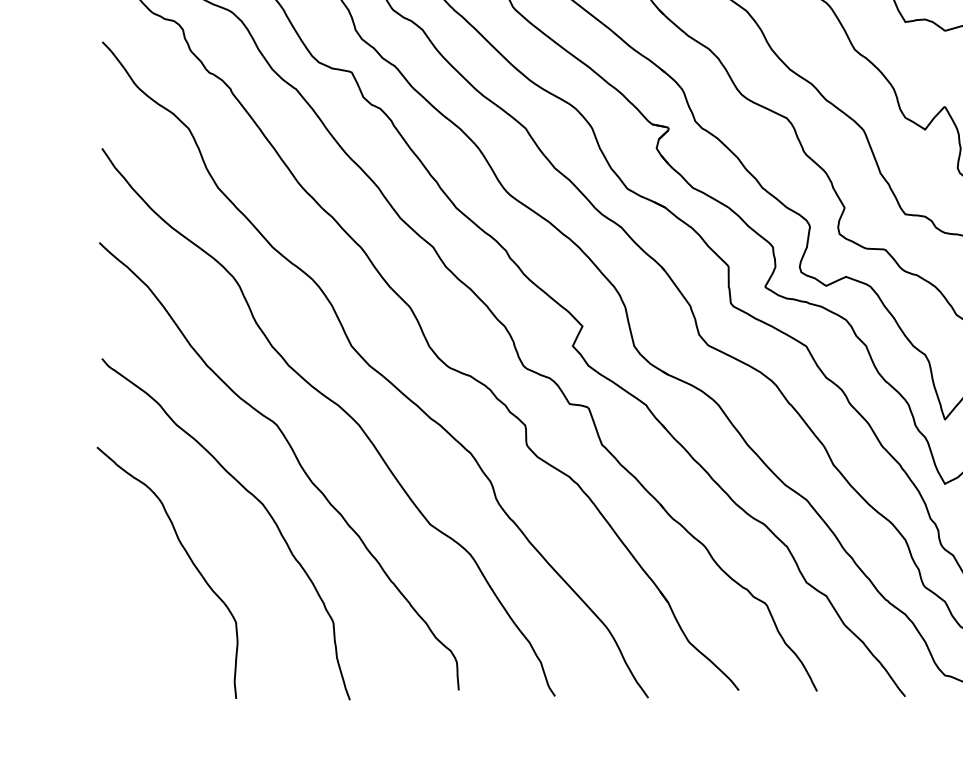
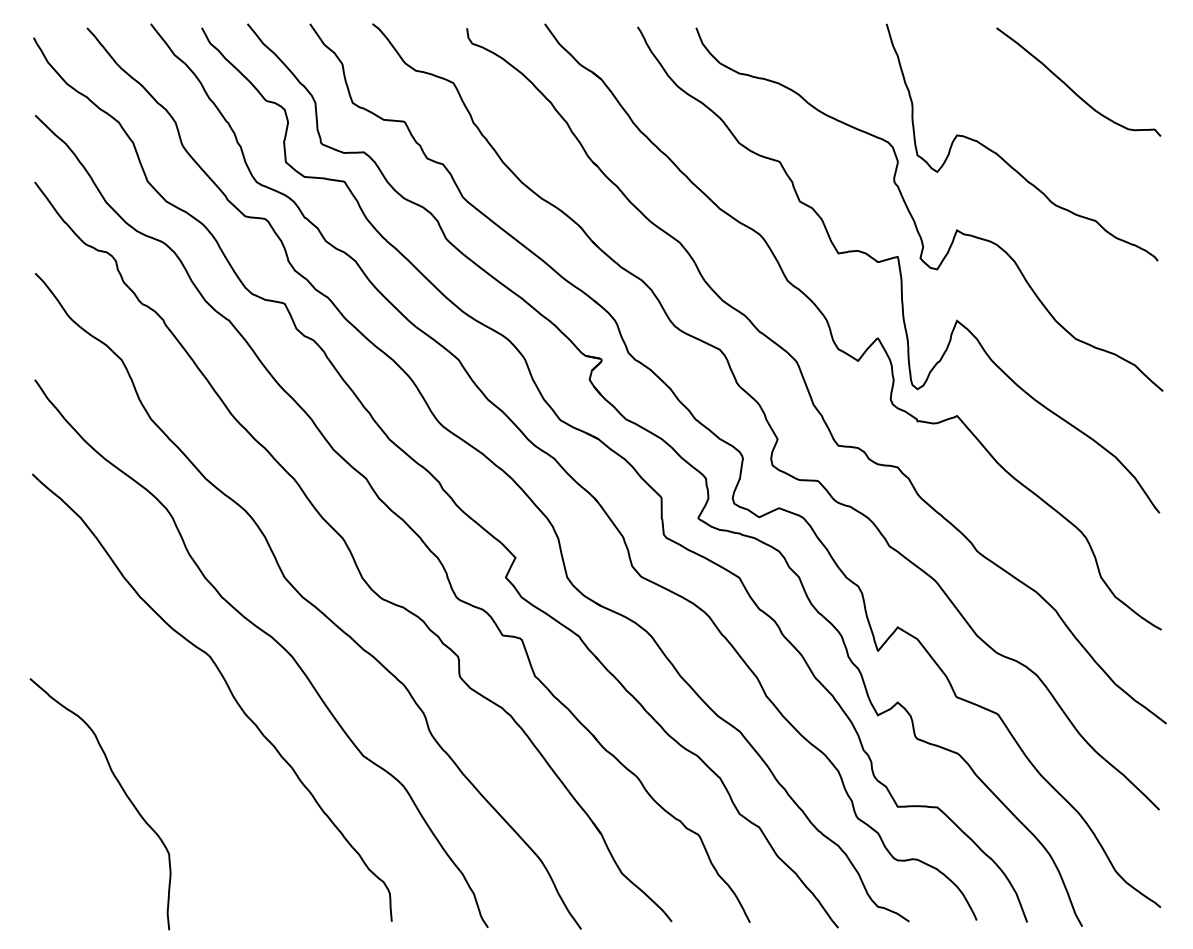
curve: (255, 499) -> (188, 730), removed

